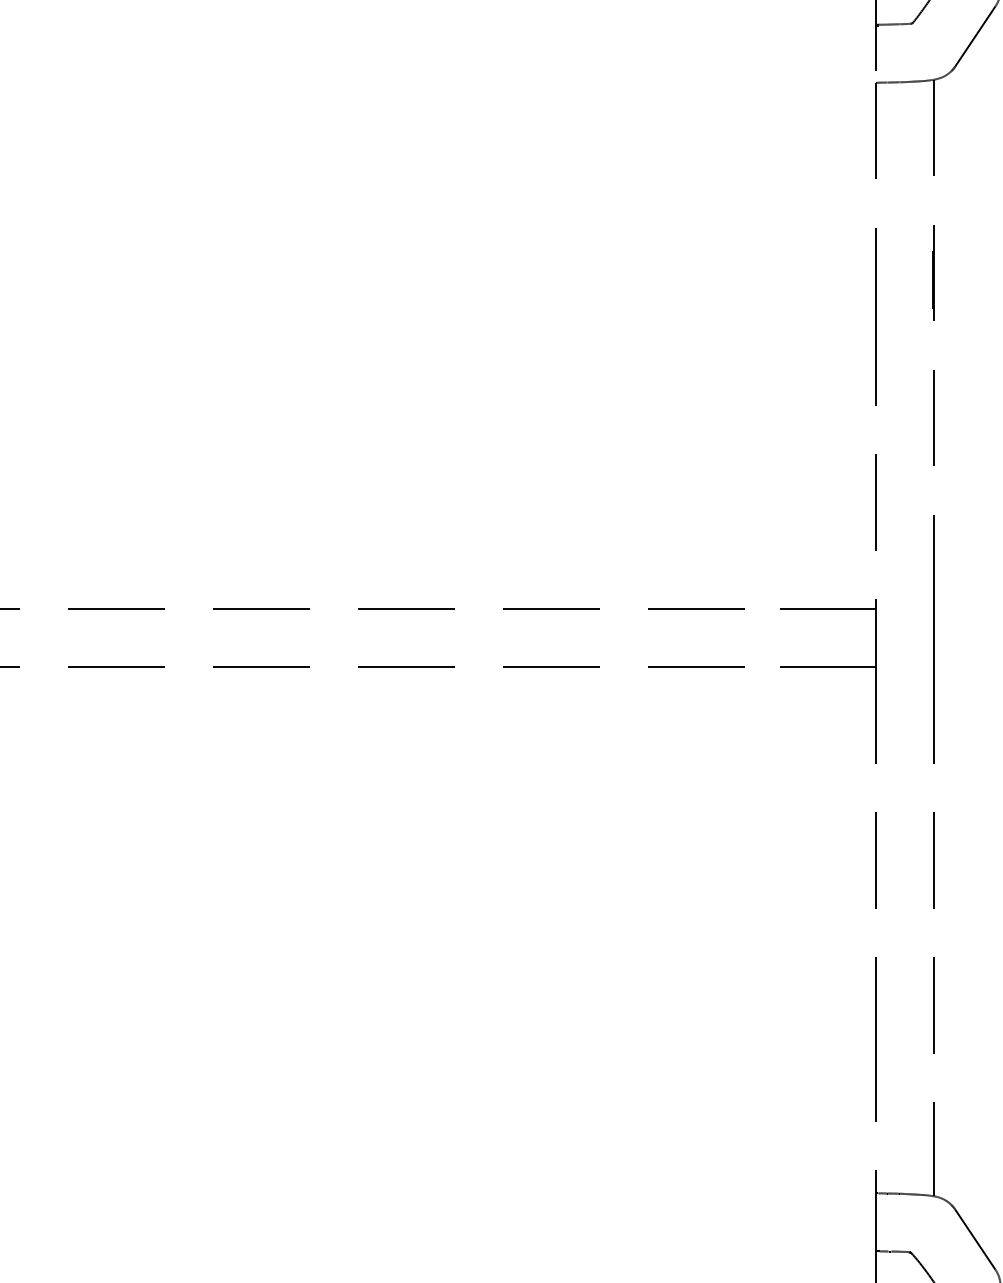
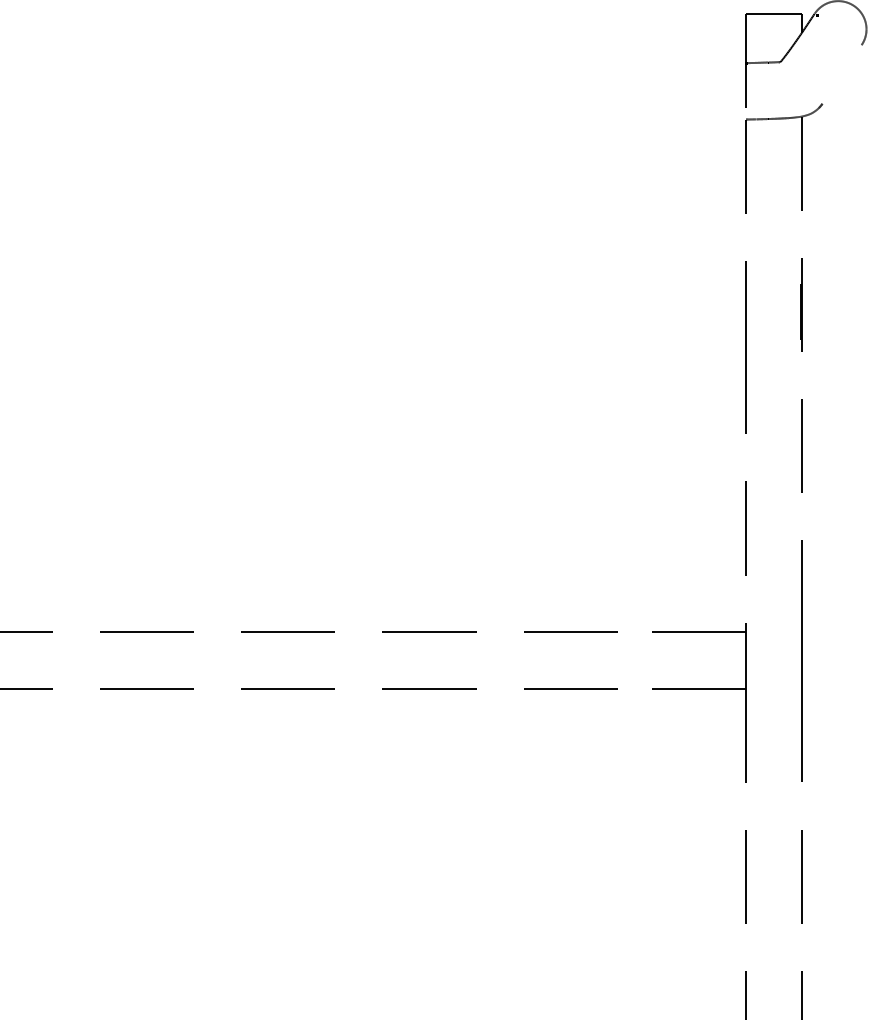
line: (975, 36) -> (842, 74), removed

